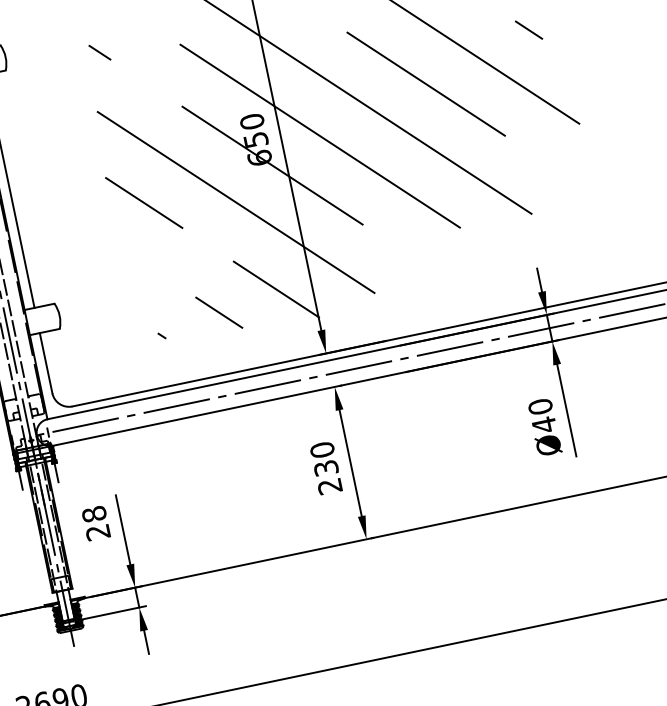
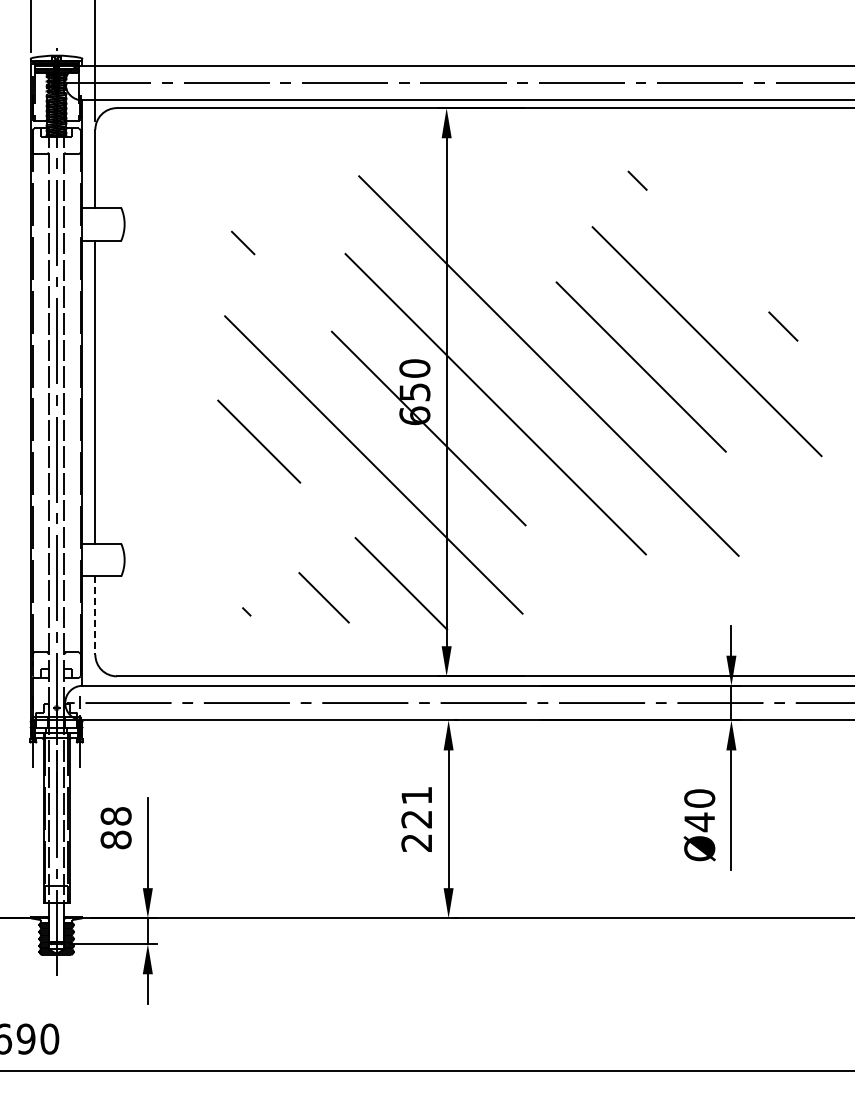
line: (46, 363) -> (95, 616), solid -> dashed
text: (324, 459) -> (416, 807), 230 -> 221
text: (97, 532) -> (115, 839), 28 -> 88

